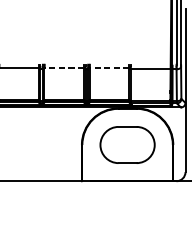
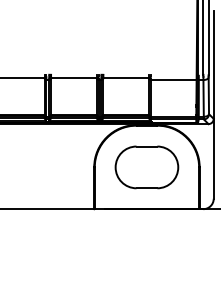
line: (63, 67) -> (73, 78), dashed -> solid
line: (109, 67) -> (126, 78), dashed -> solid

